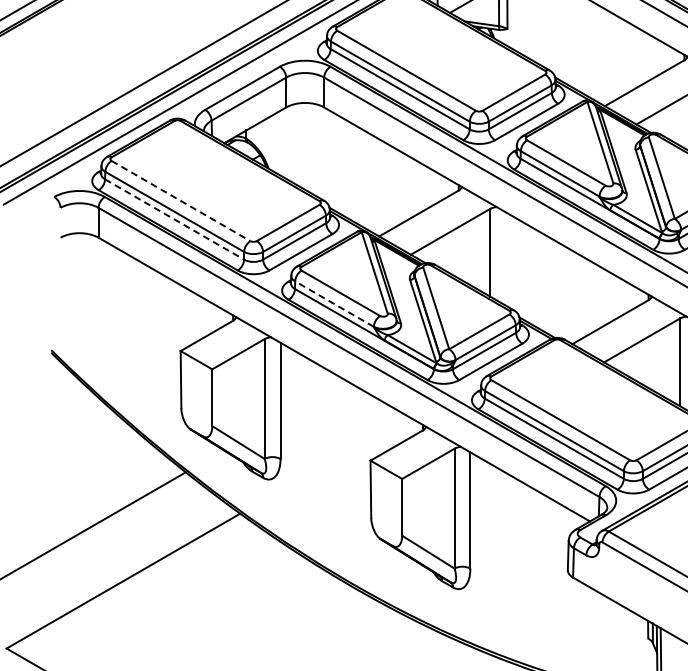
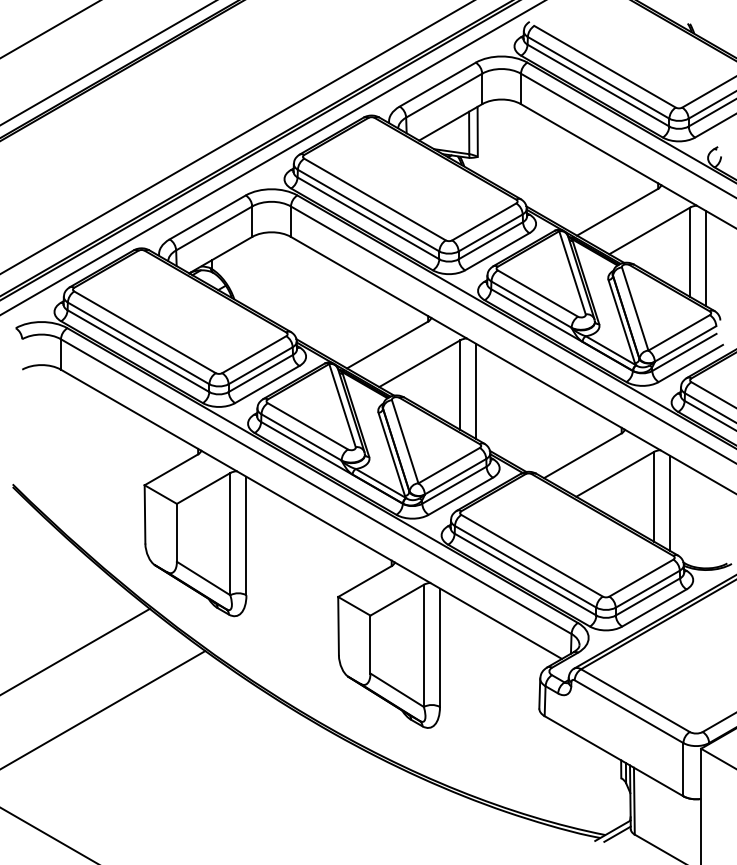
line: (181, 201) -> (145, 332), dashed -> solid
line: (174, 219) -> (138, 351), dashed -> solid
line: (506, 259) -> (476, 391), added
line: (334, 304) -> (301, 437), dashed -> solid

